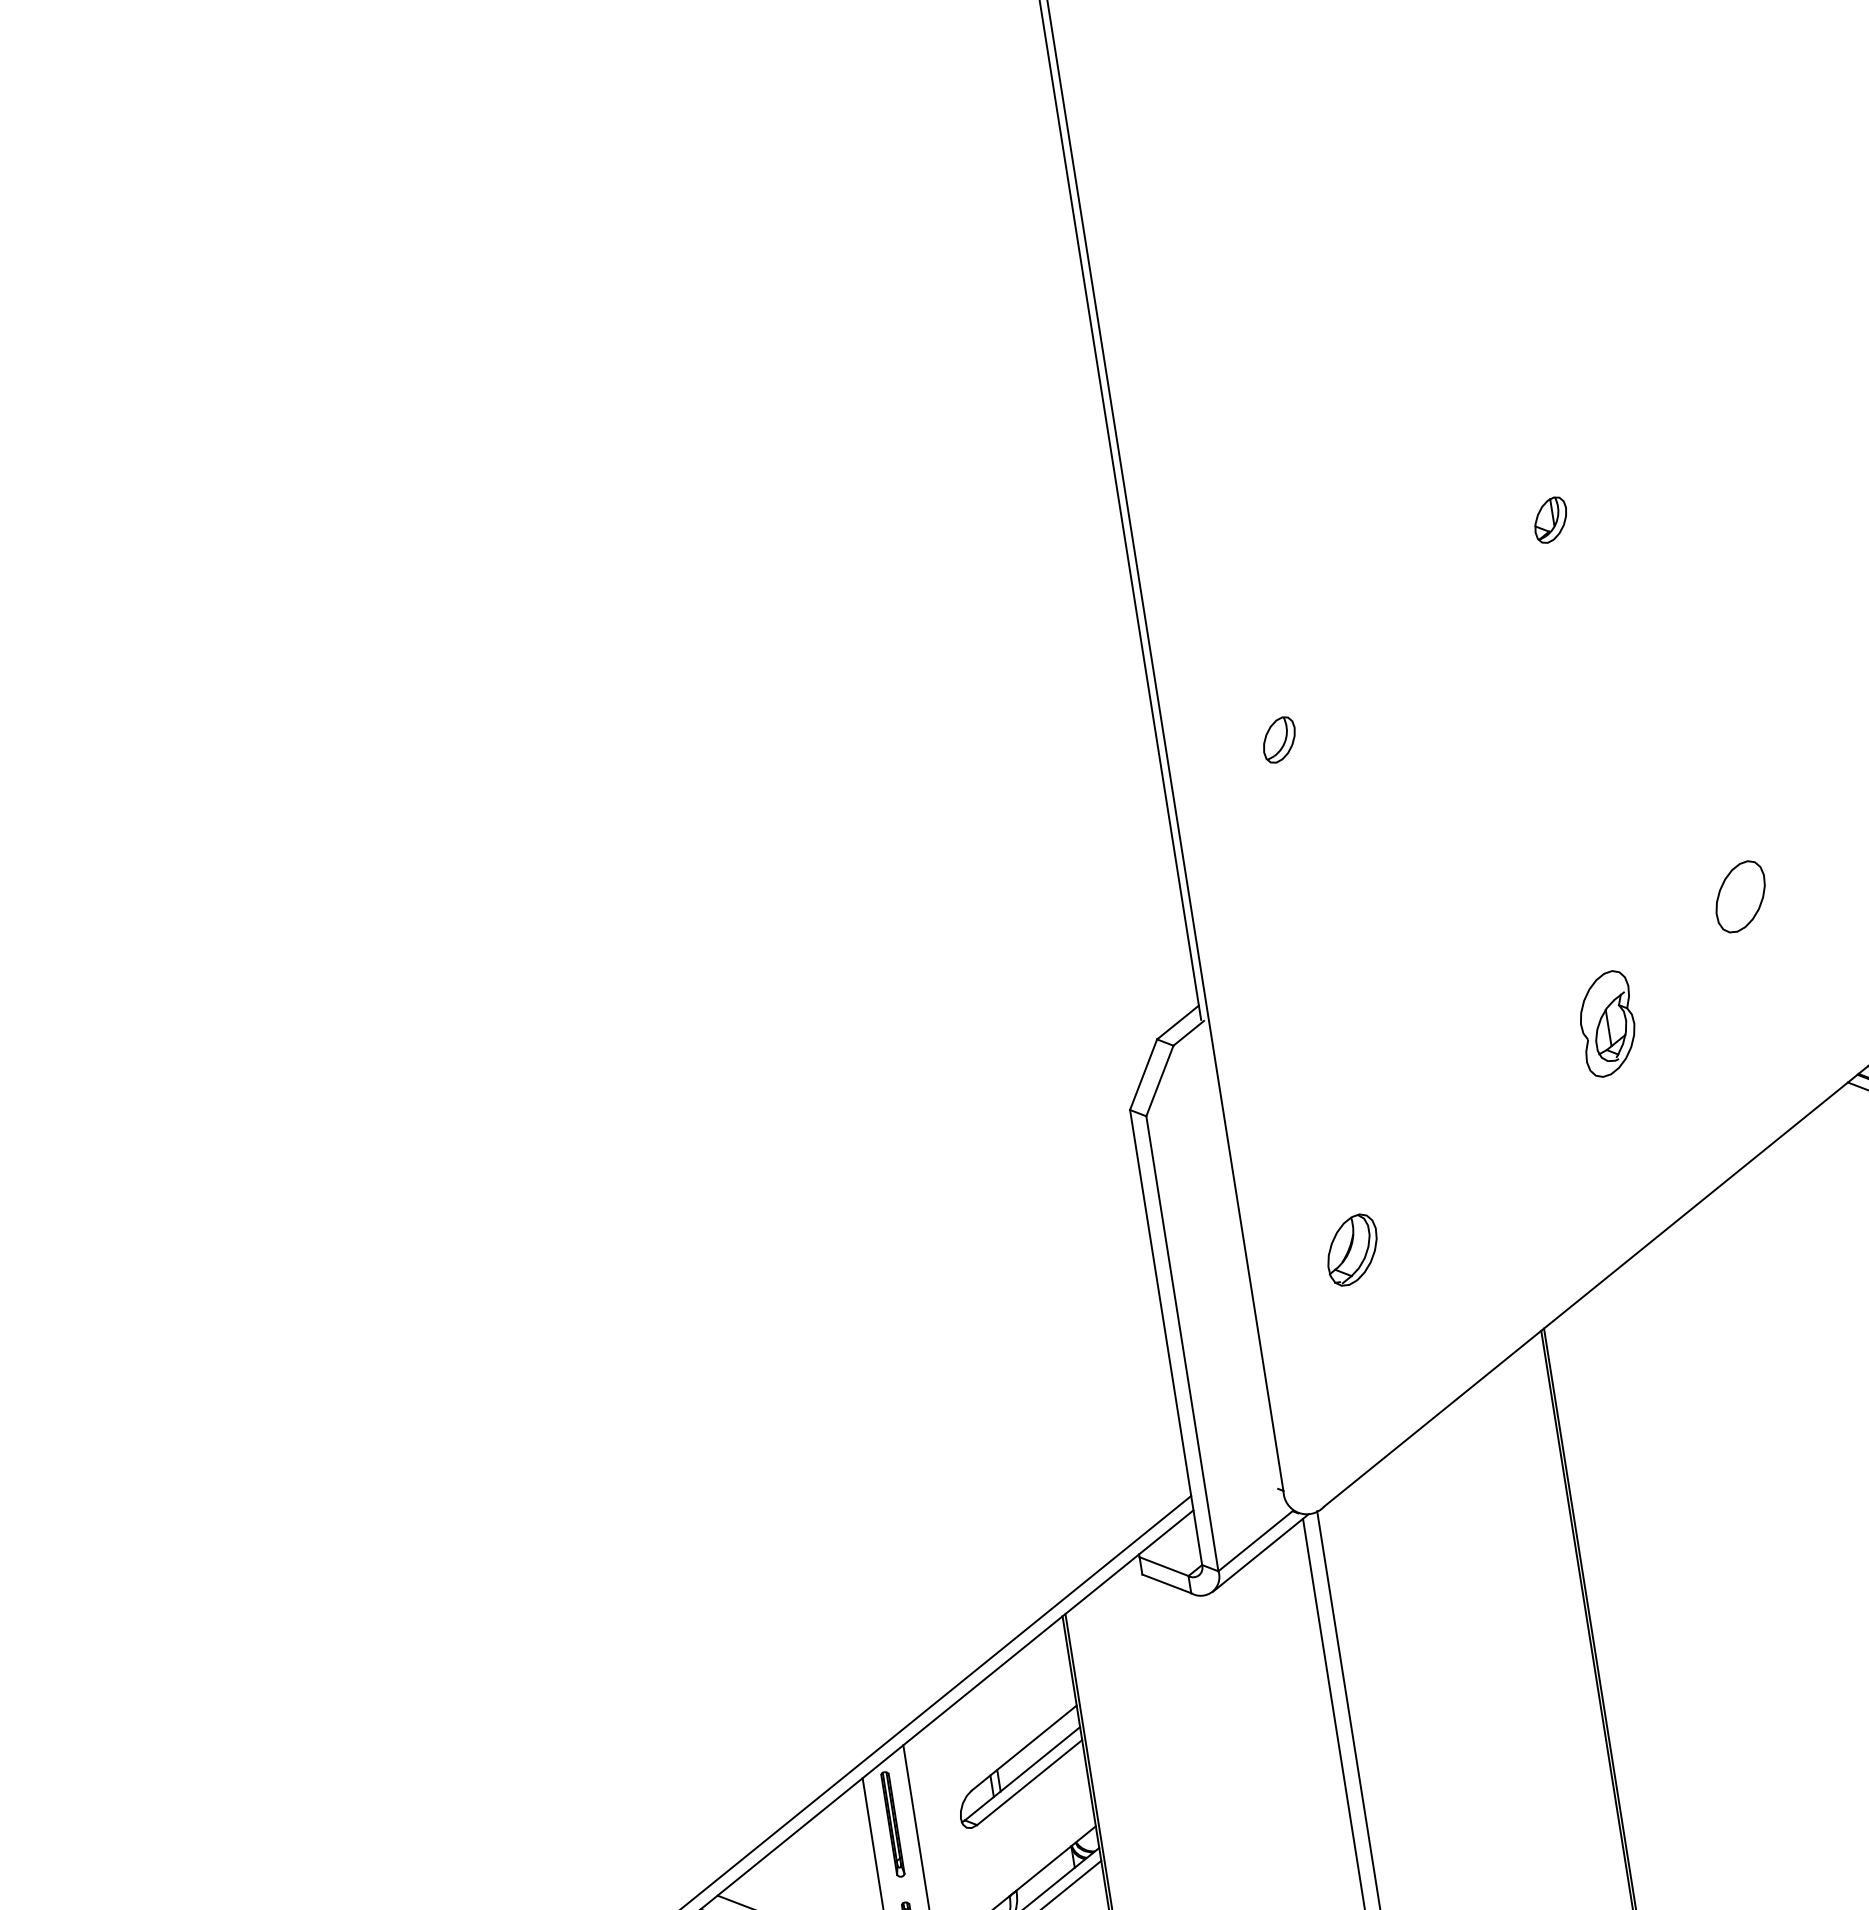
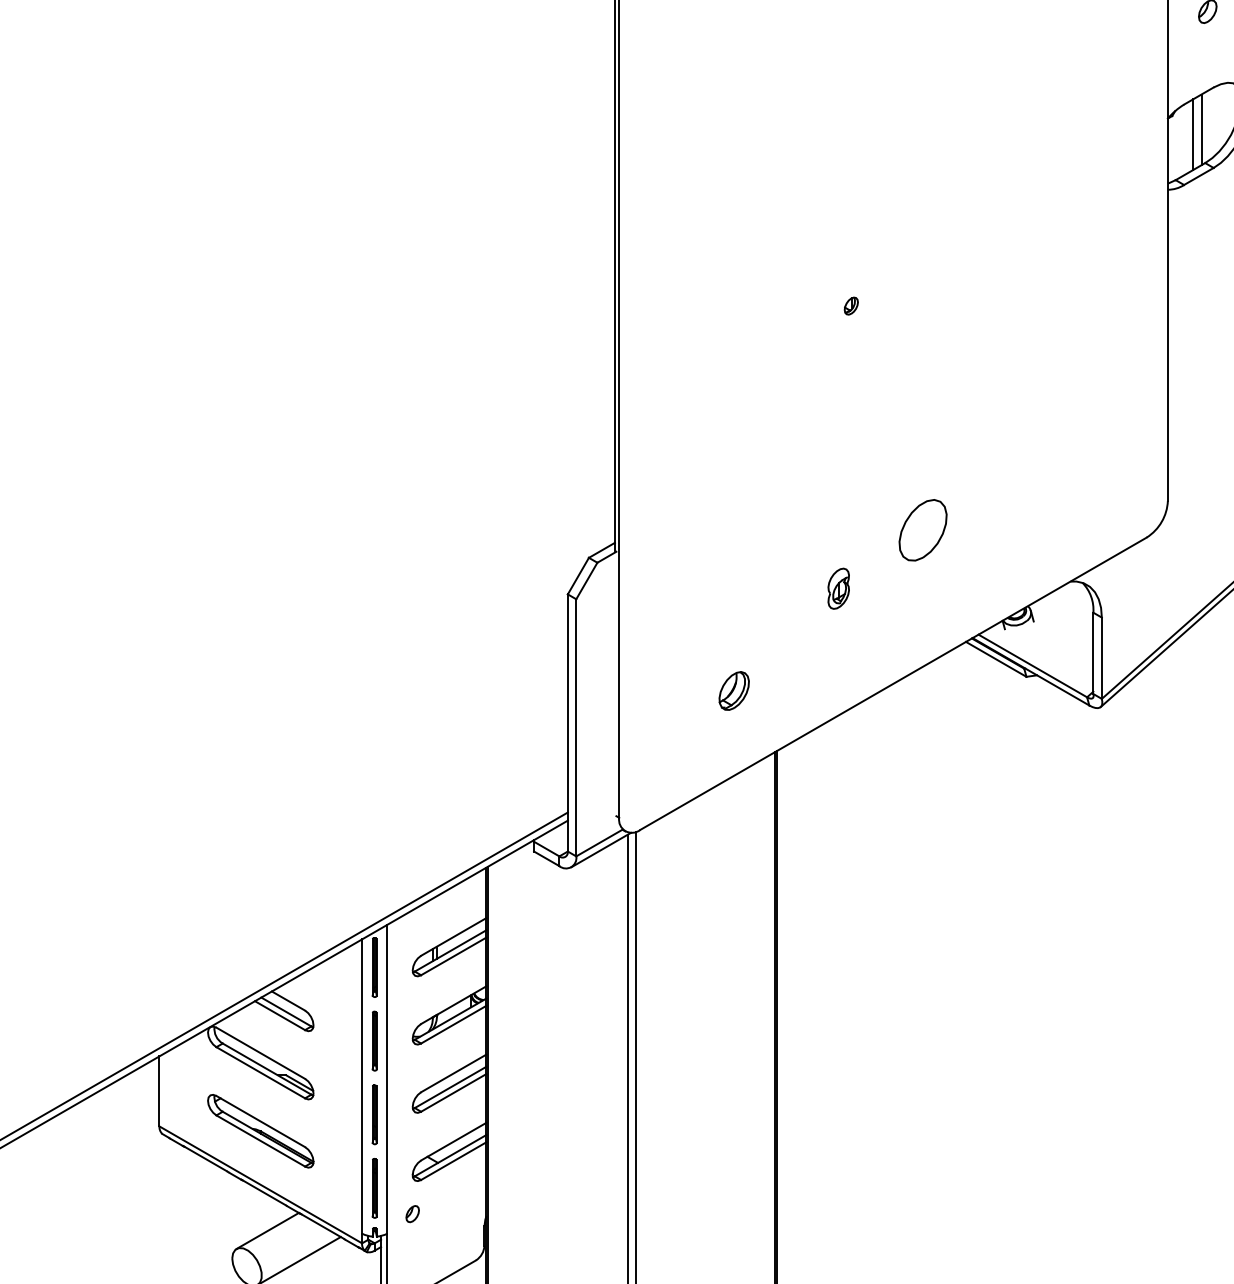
part: (1551, 521) -> (851, 306), size x0.7
part: (1279, 740) -> (682, 403), removed
part: (1739, 895) -> (922, 529), size x1.6
part: (1607, 1023) -> (838, 588), size x0.7
part: (1351, 1249) -> (733, 690), moved

